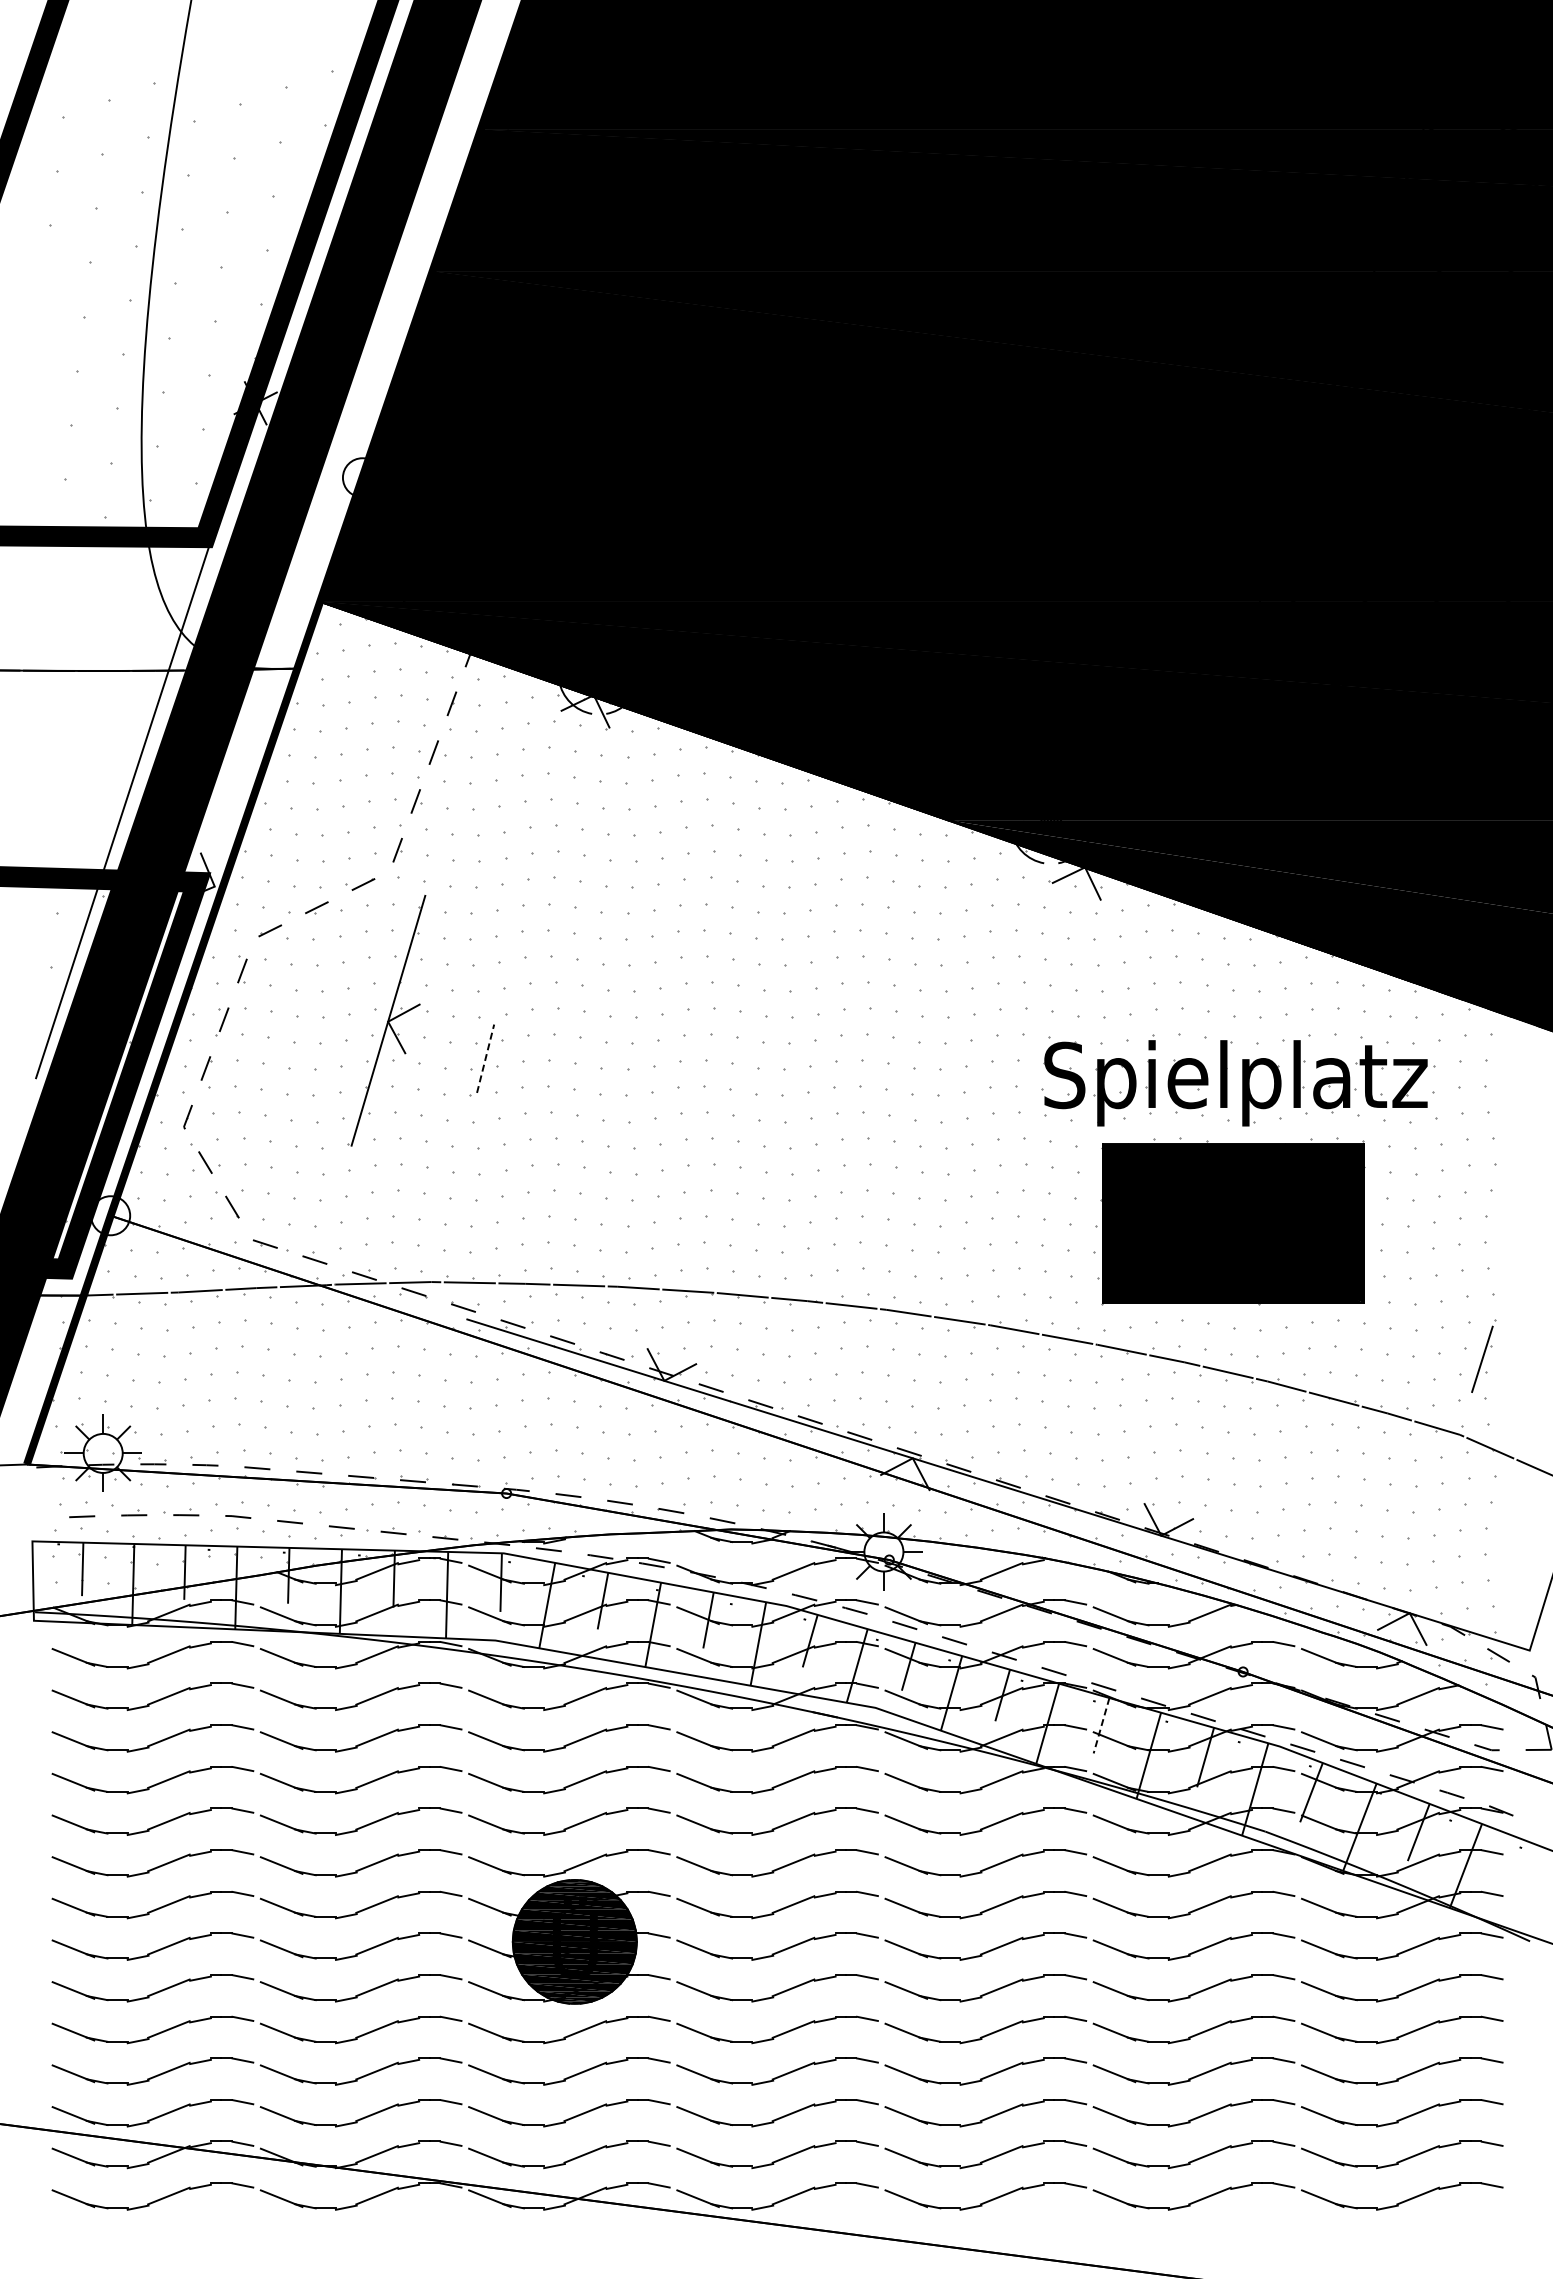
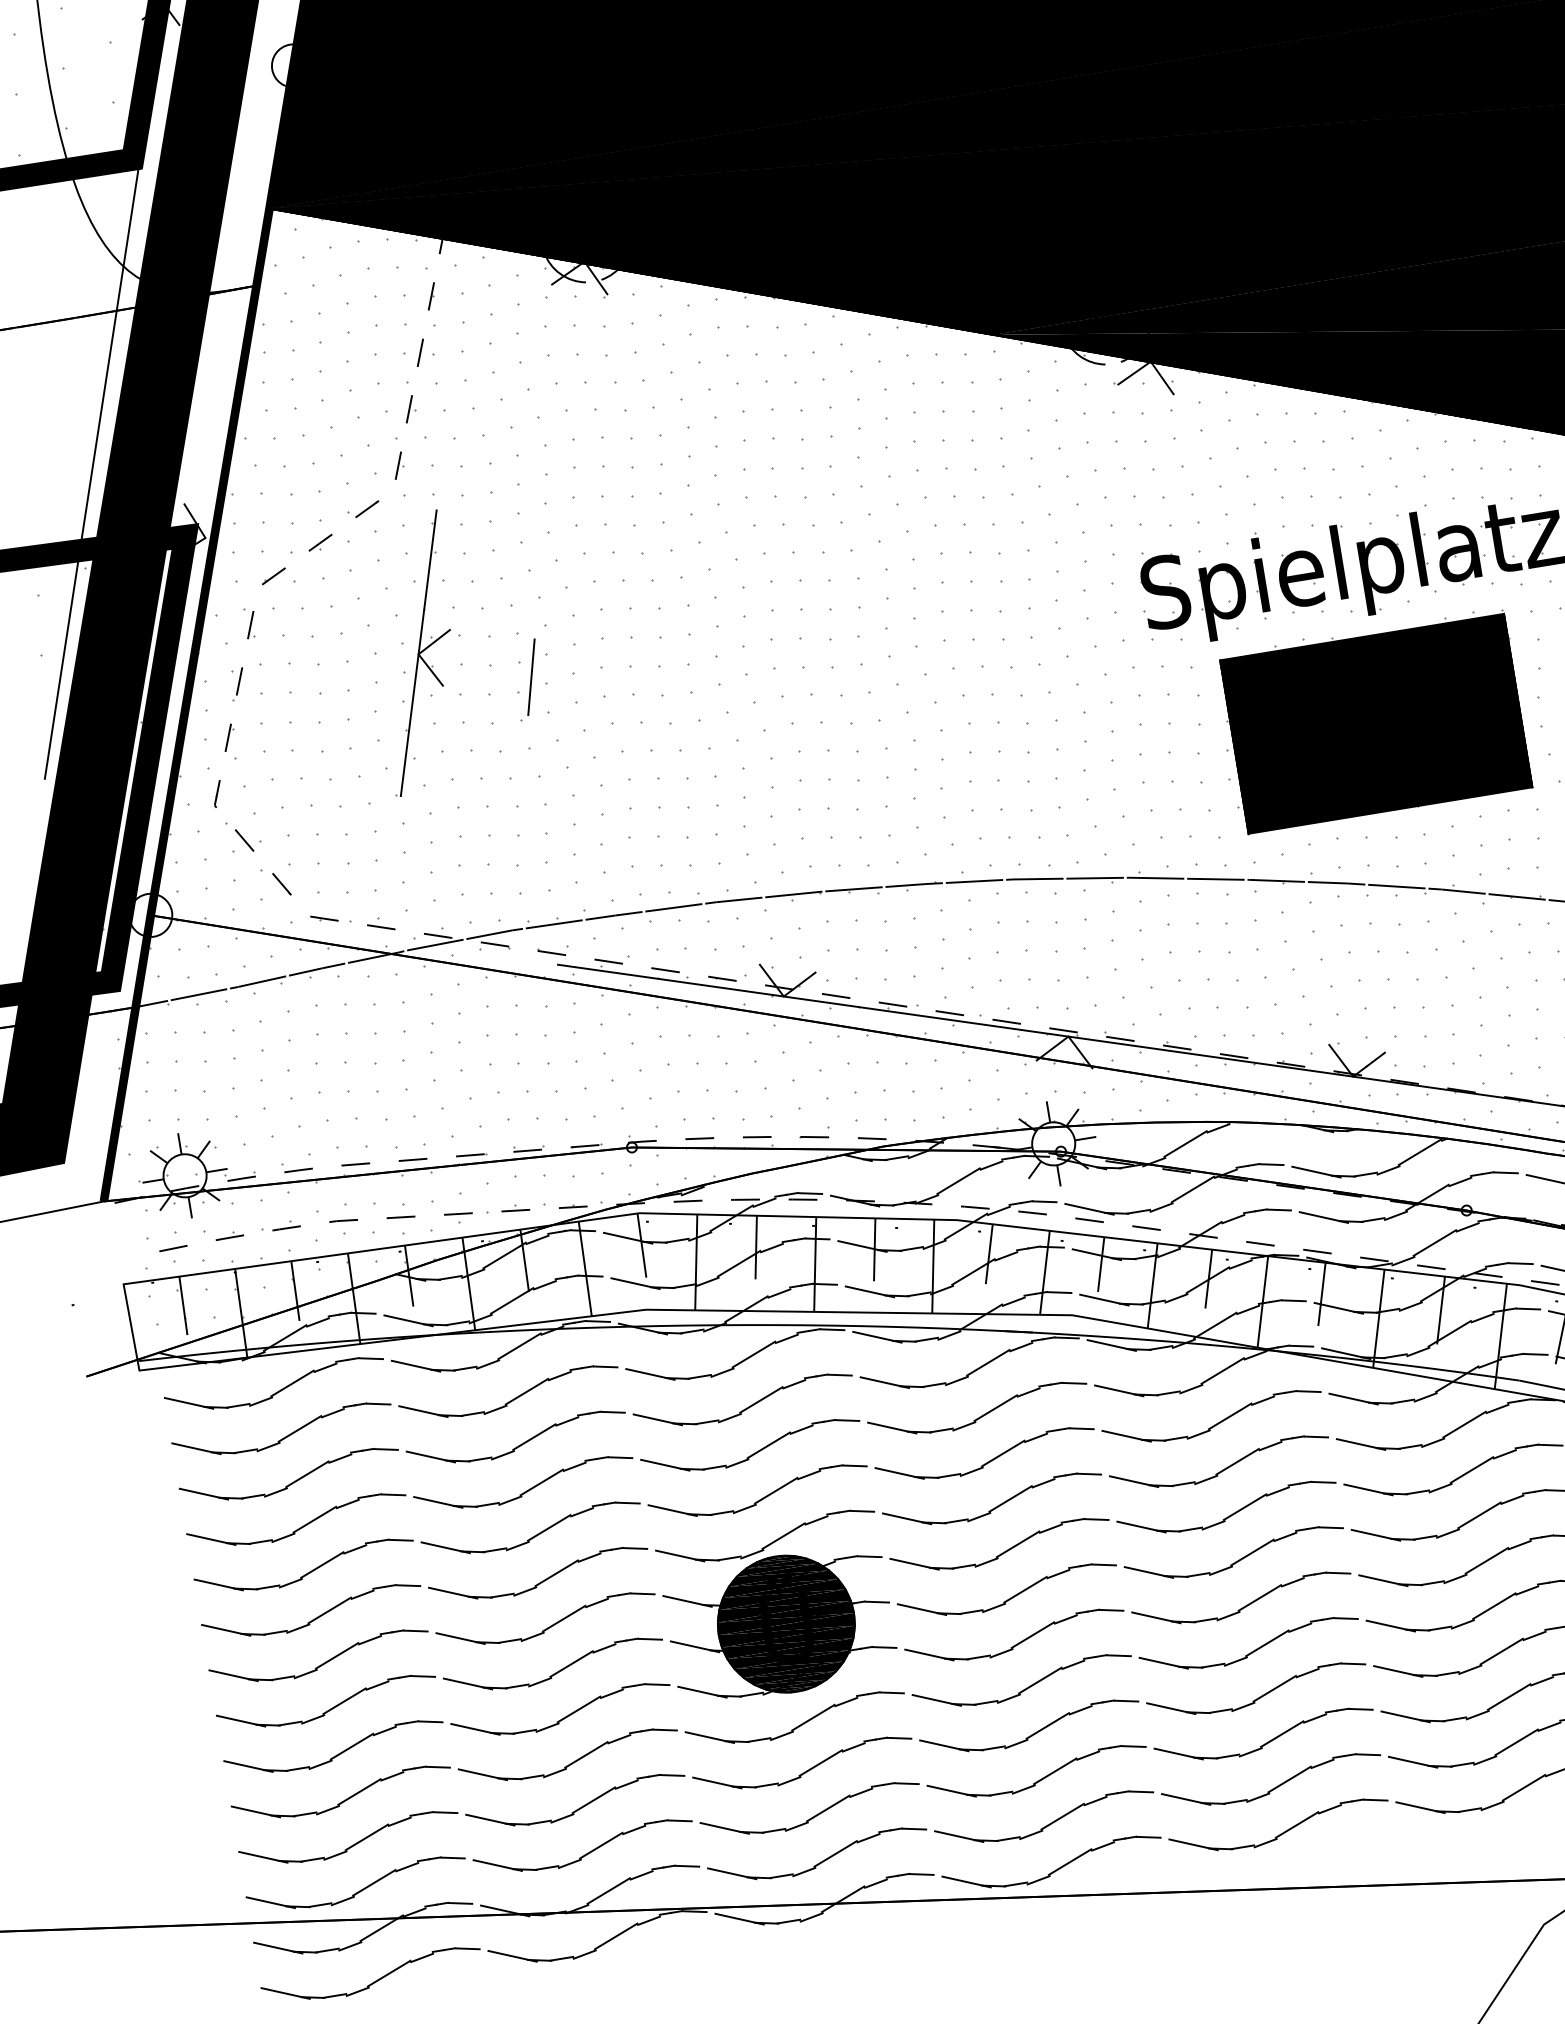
line: (485, 1058) -> (531, 677), dashed -> solid
line: (1101, 1725) -> (1321, 1294), dashed -> solid

